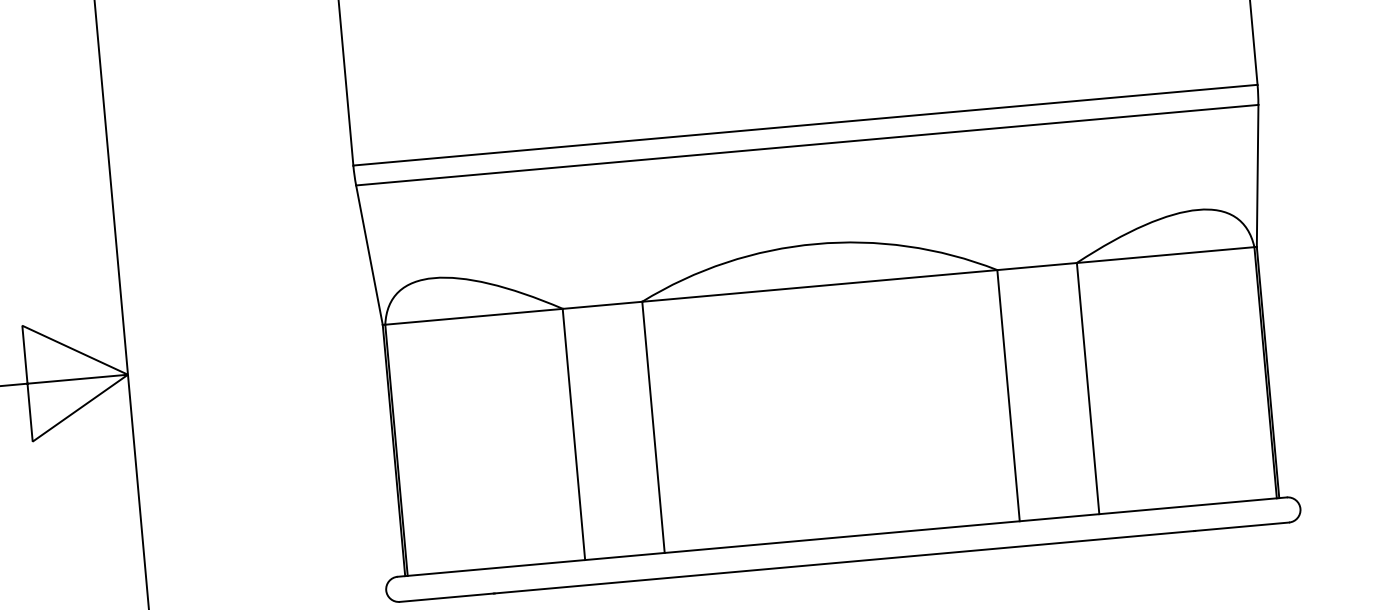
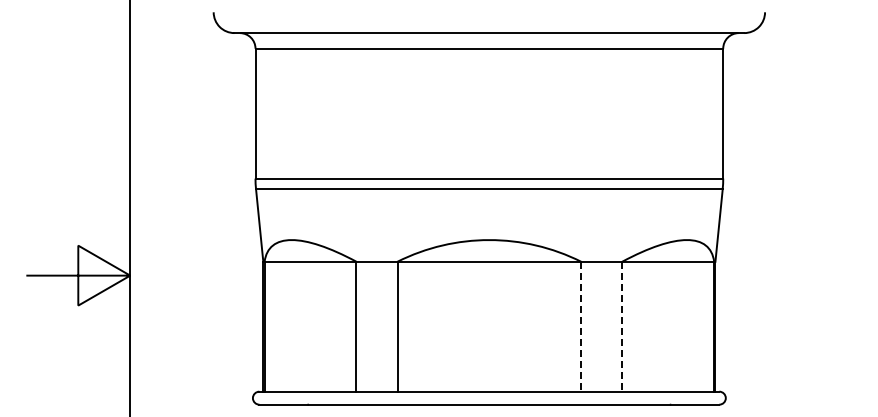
line: (1088, 388) -> (622, 326), solid -> dashed
line: (1009, 395) -> (581, 326), solid -> dashed

